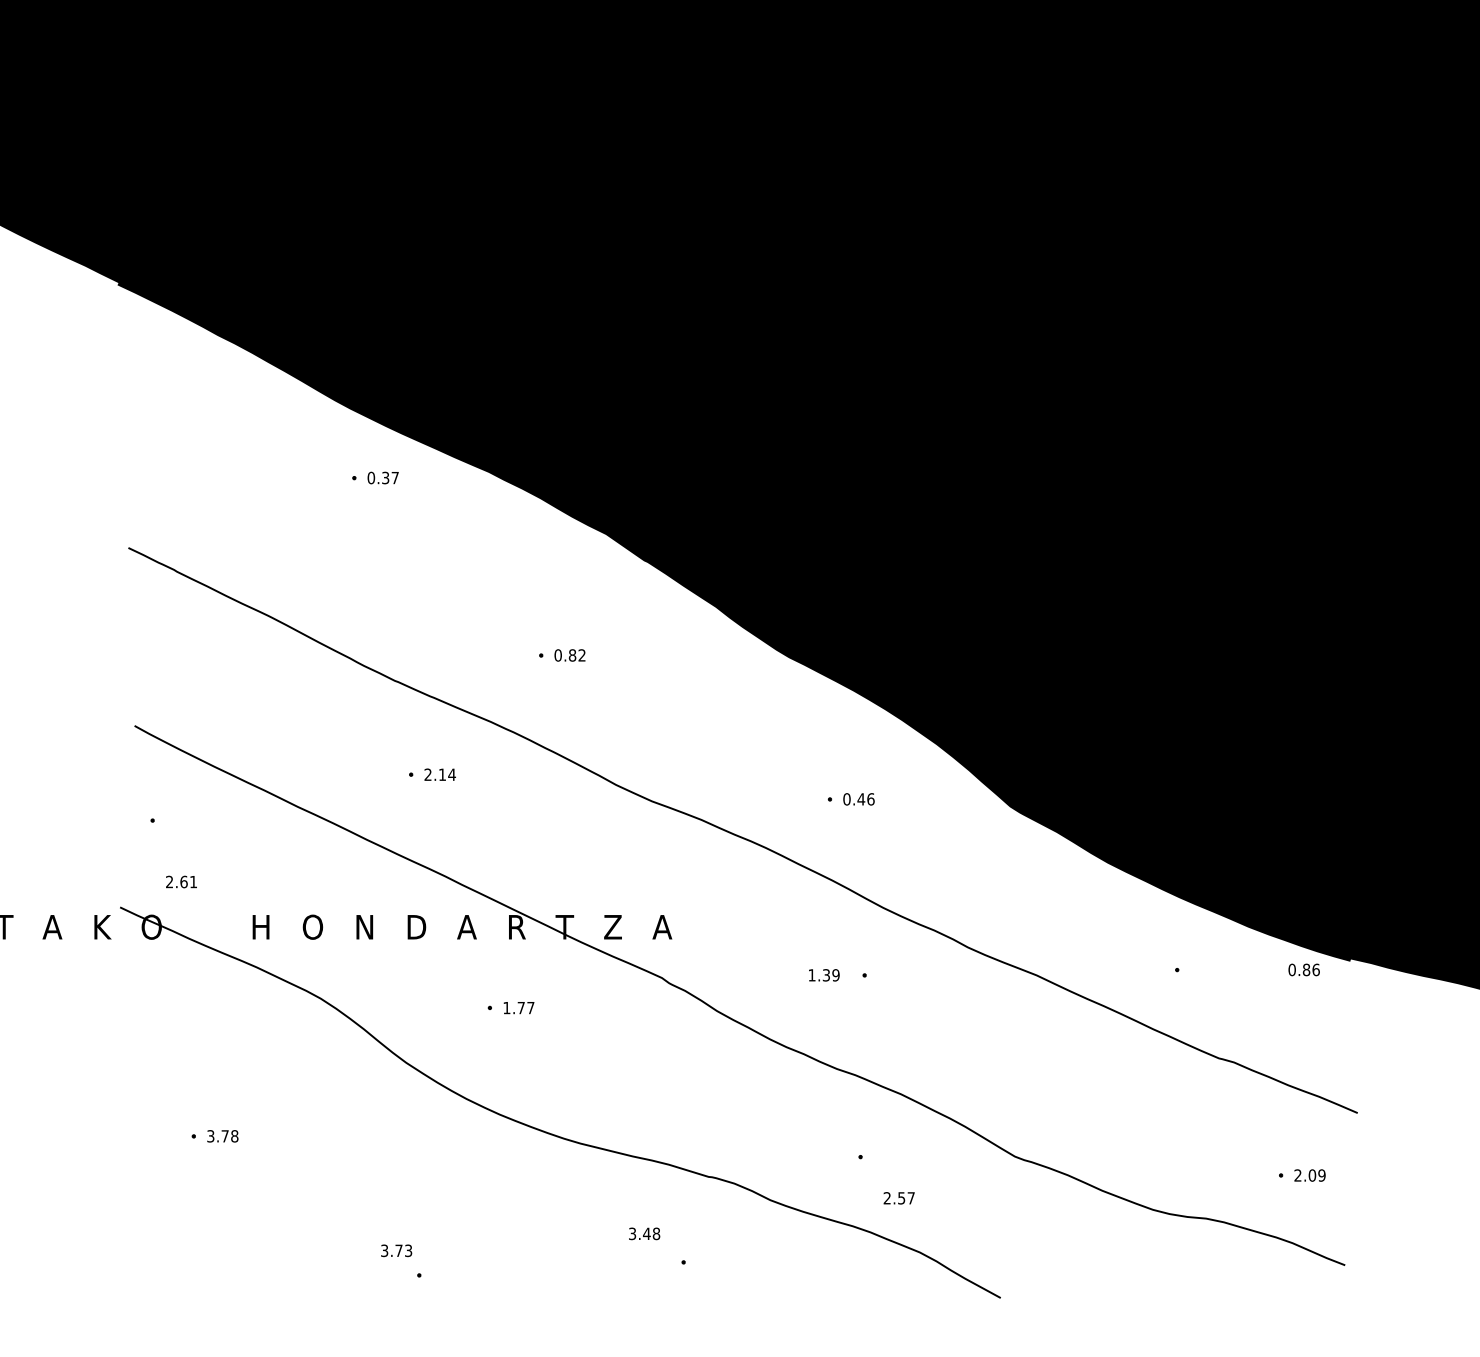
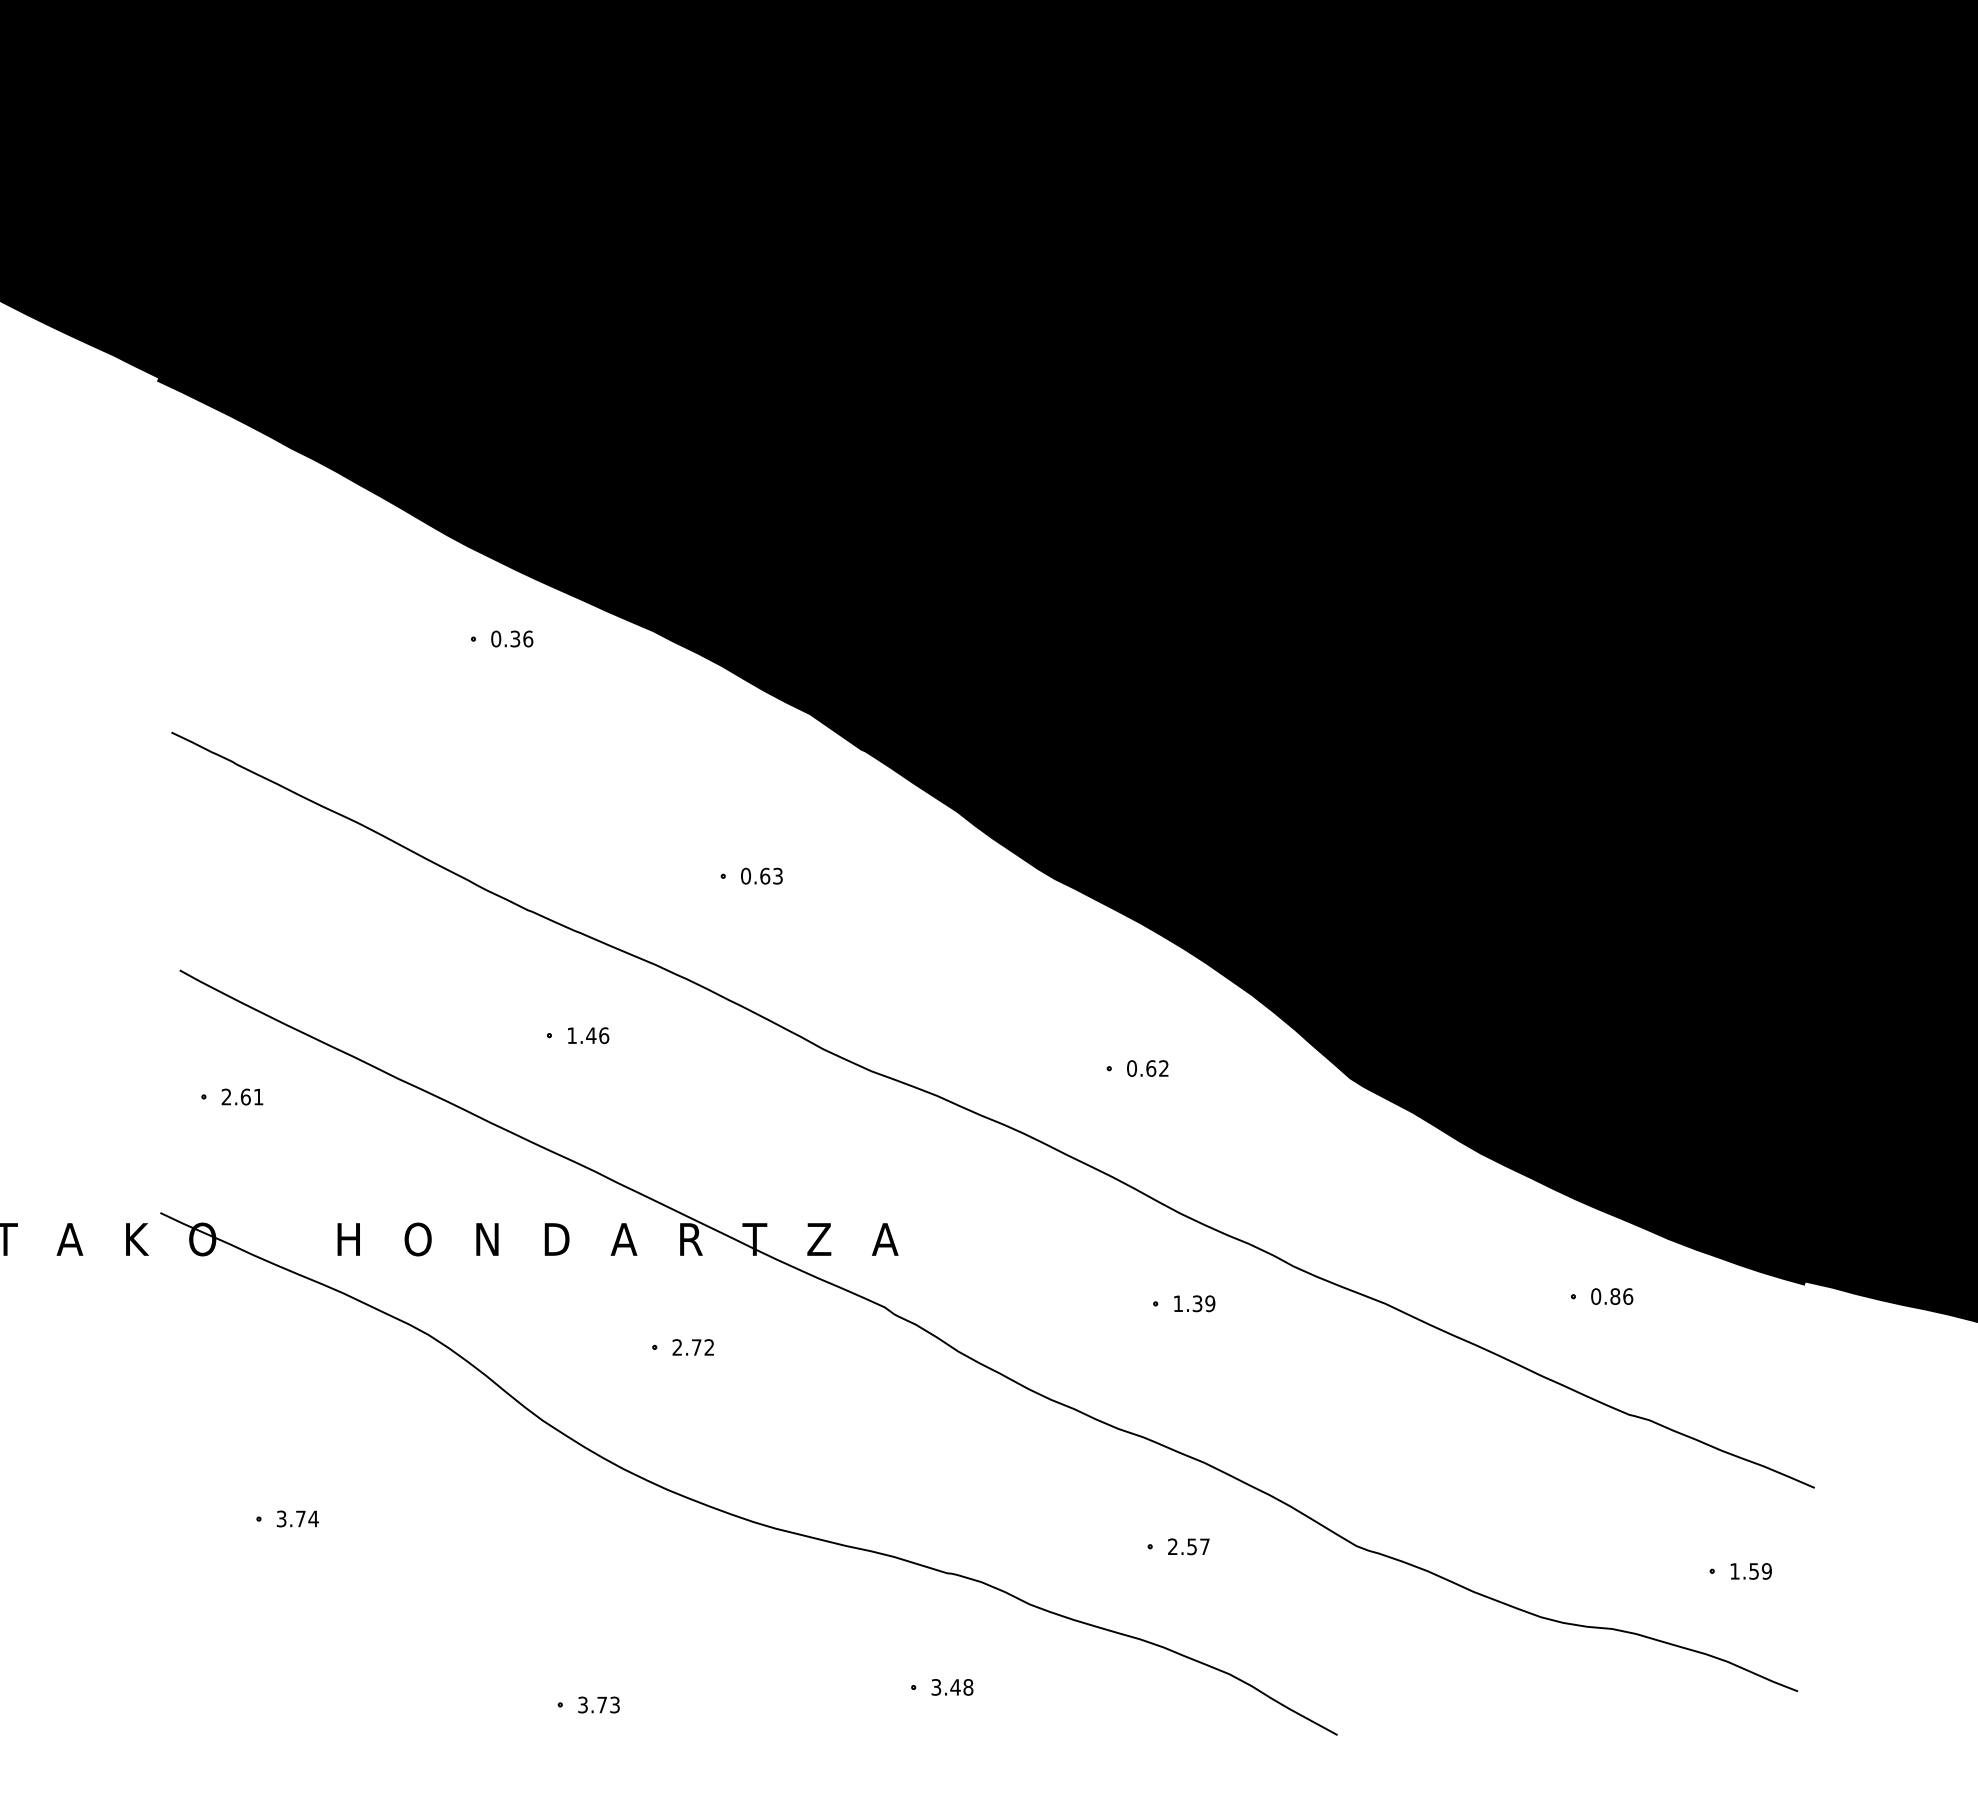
text: (395, 477) -> (528, 638), 0.37 -> 0.36
text: (577, 654) -> (771, 875), 0.82 -> 0.63
text: (440, 774) -> (588, 1035), 2.14 -> 1.46
text: (866, 799) -> (1157, 1068), 0.46 -> 0.62
text: (181, 881) -> (242, 1096), moved
text: (1304, 969) -> (1612, 1296), moved
text: (824, 975) -> (1194, 1303), moved
text: (518, 1008) -> (693, 1347), 1.77 -> 2.72
text: (234, 1135) -> (313, 1518), 3.78 -> 3.74
text: (1305, 1175) -> (1744, 1571), 2.09 -> 1.59
text: (898, 1198) -> (1188, 1546), moved
text: (644, 1233) -> (952, 1687), moved
text: (396, 1250) -> (598, 1704), moved

